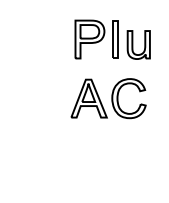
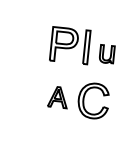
part: (138, 44) -> (106, 53), size x0.7
part: (88, 98) -> (57, 97), size x0.6

